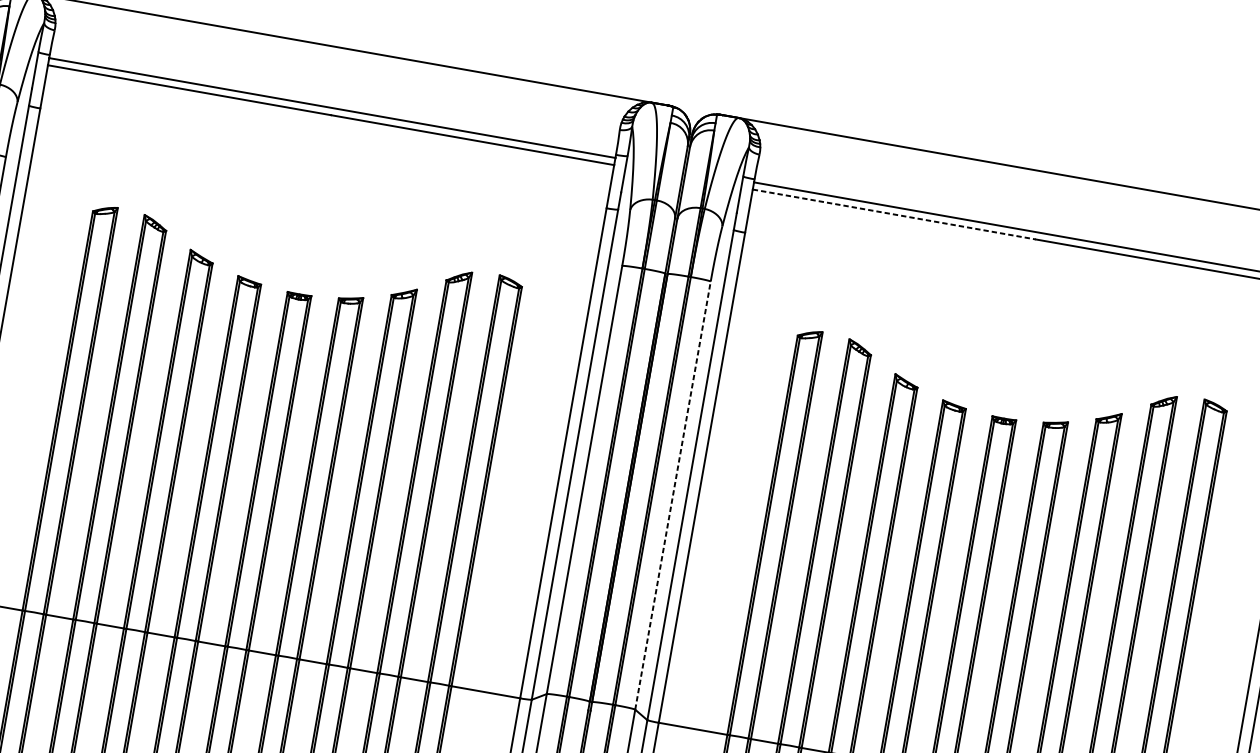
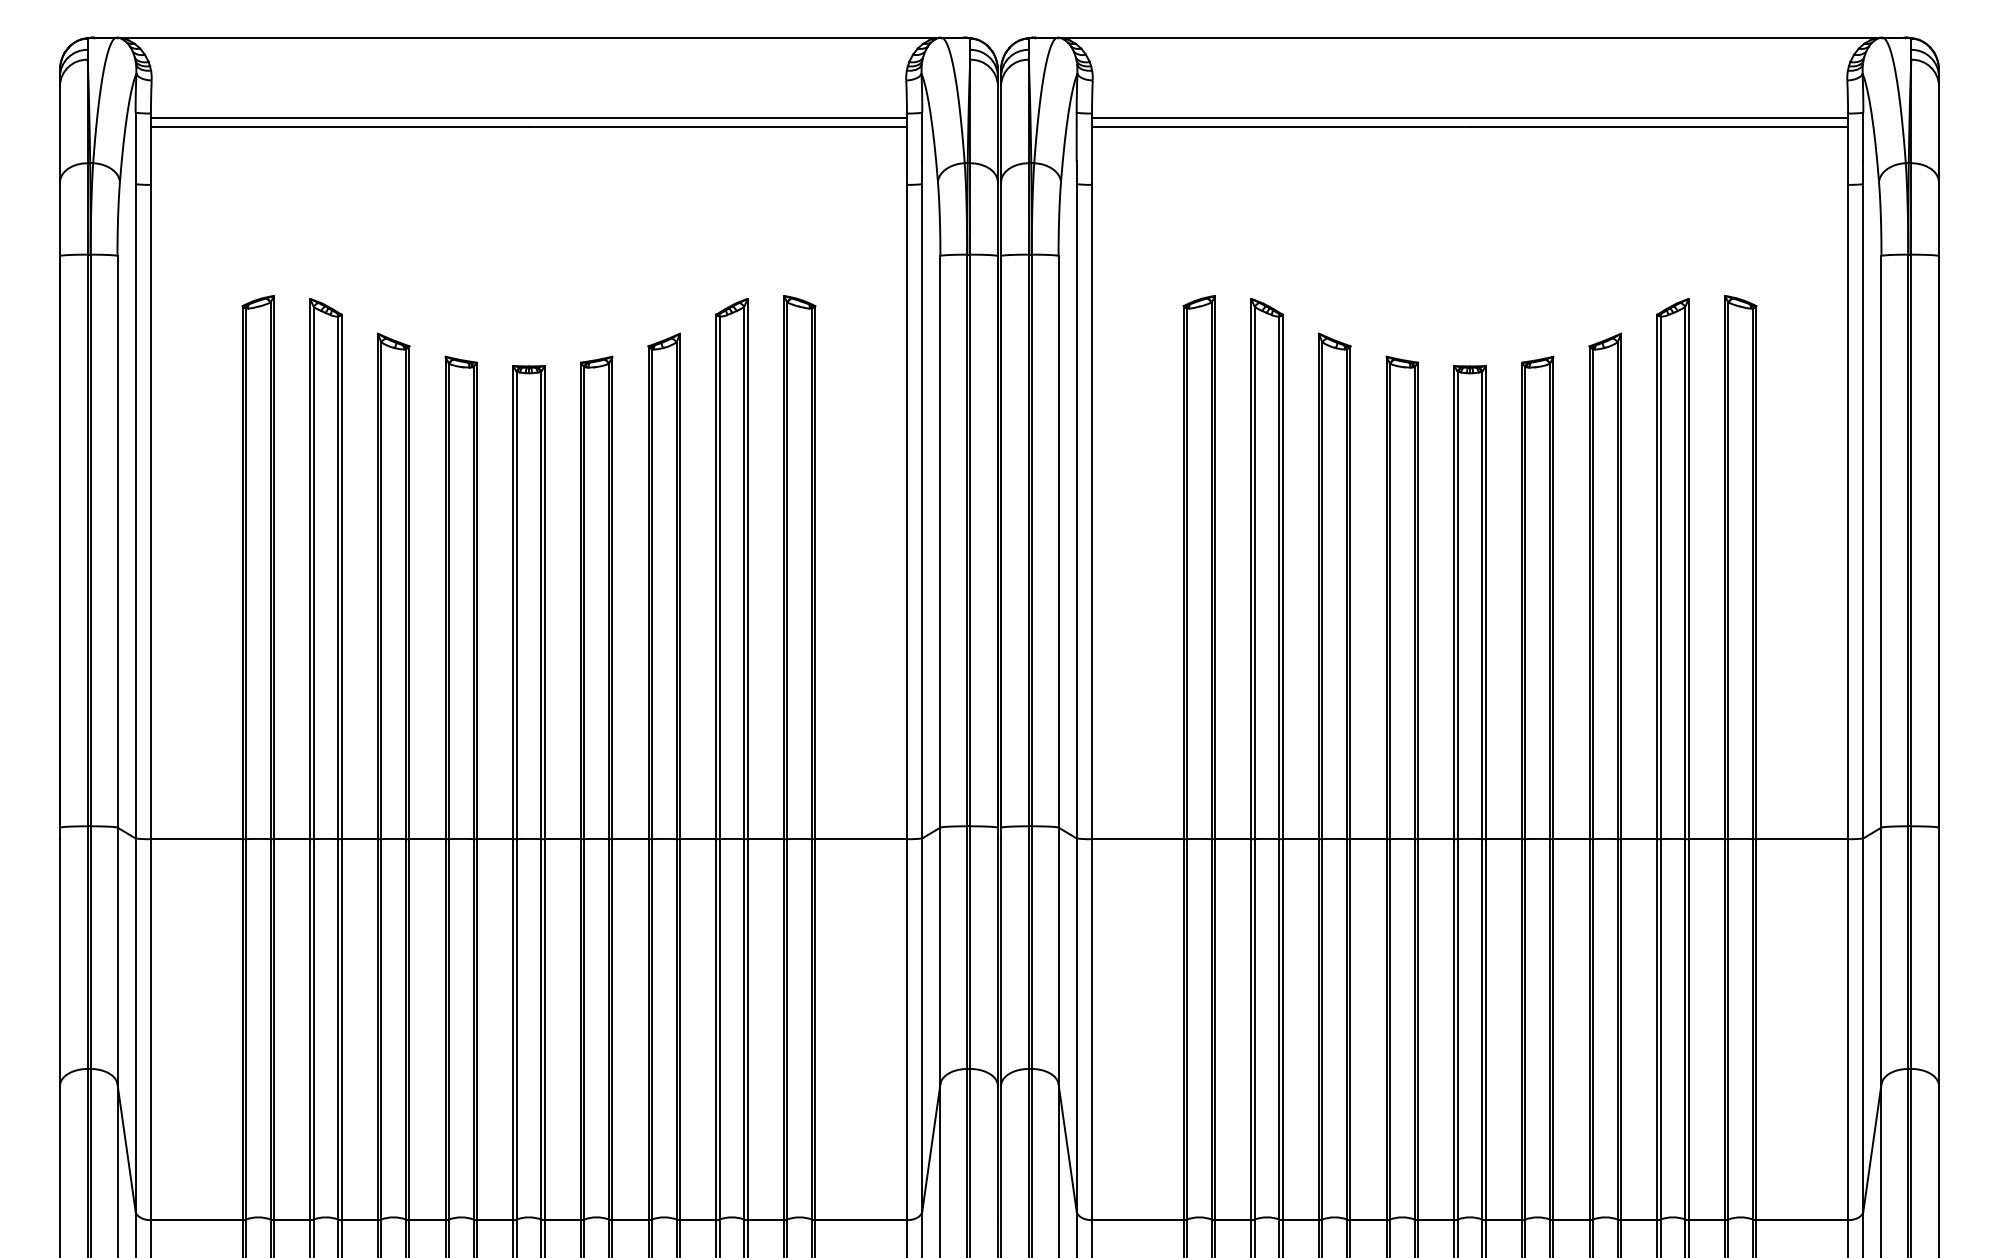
line: (894, 214) -> (1281, 127), dashed -> solid
line: (672, 495) -> (1058, 541), dashed -> solid

